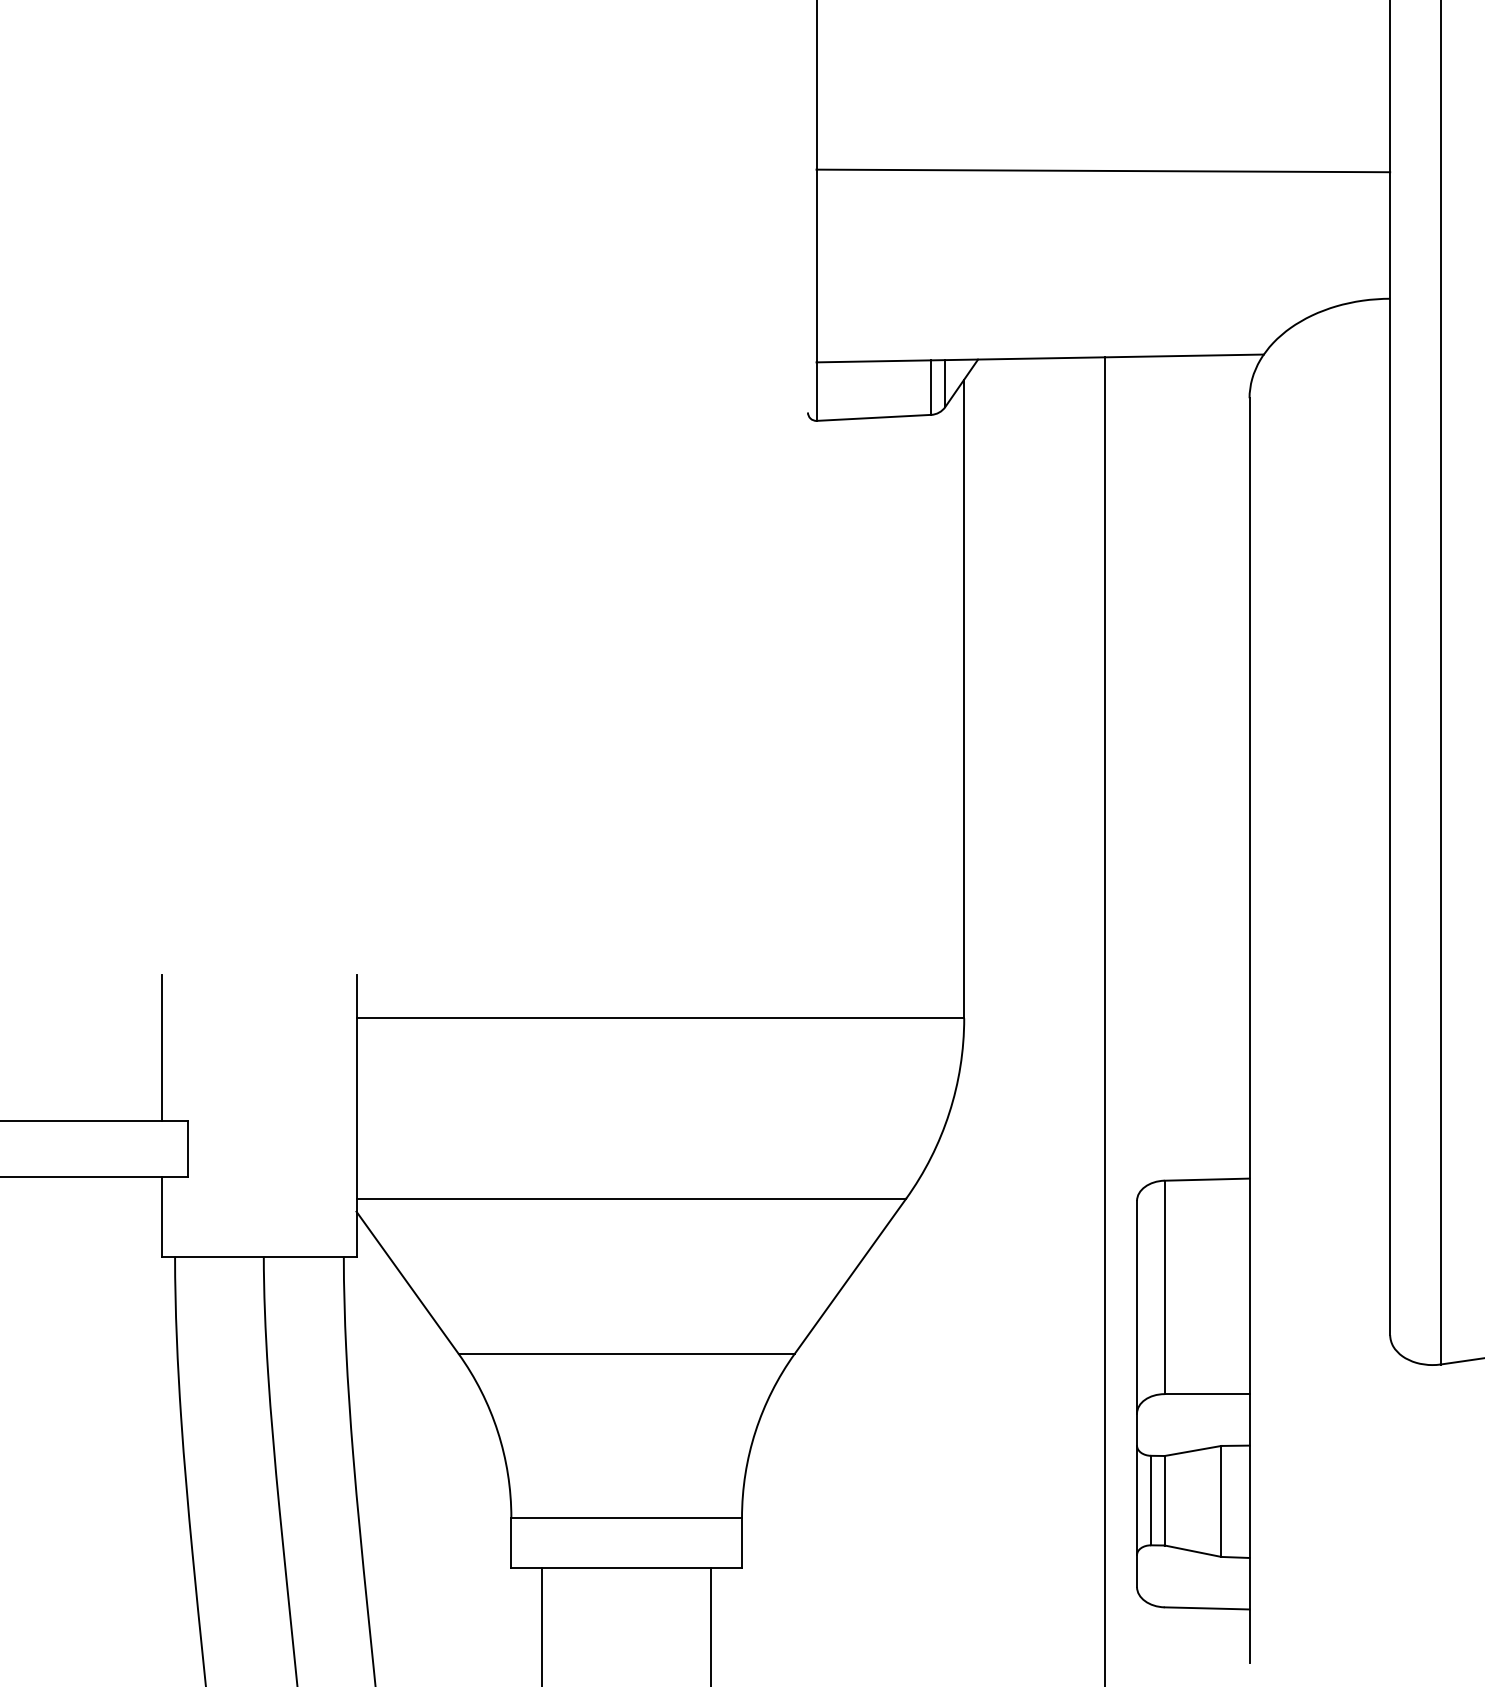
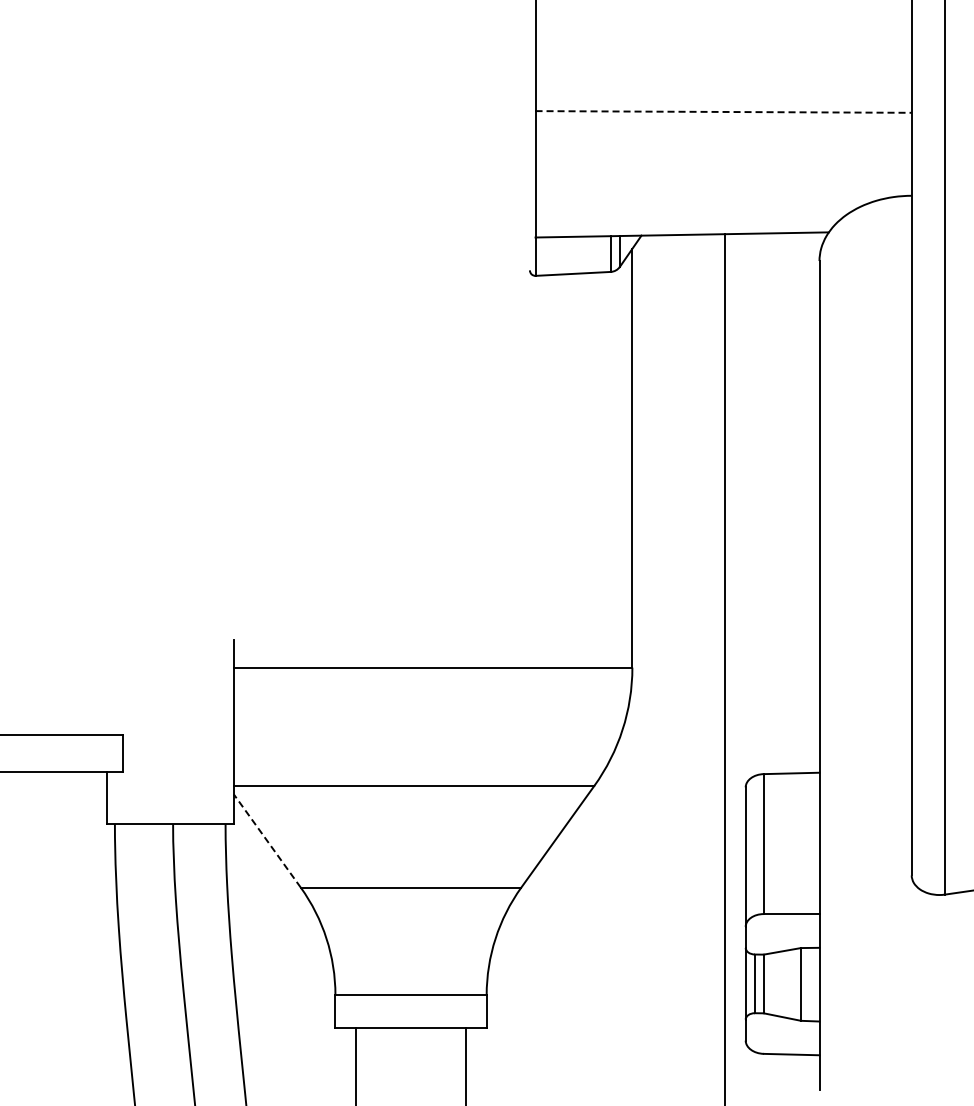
line: (1104, 170) -> (724, 111), solid -> dashed
line: (162, 1048) -> (106, 687), removed
line: (407, 1281) -> (267, 840), solid -> dashed

